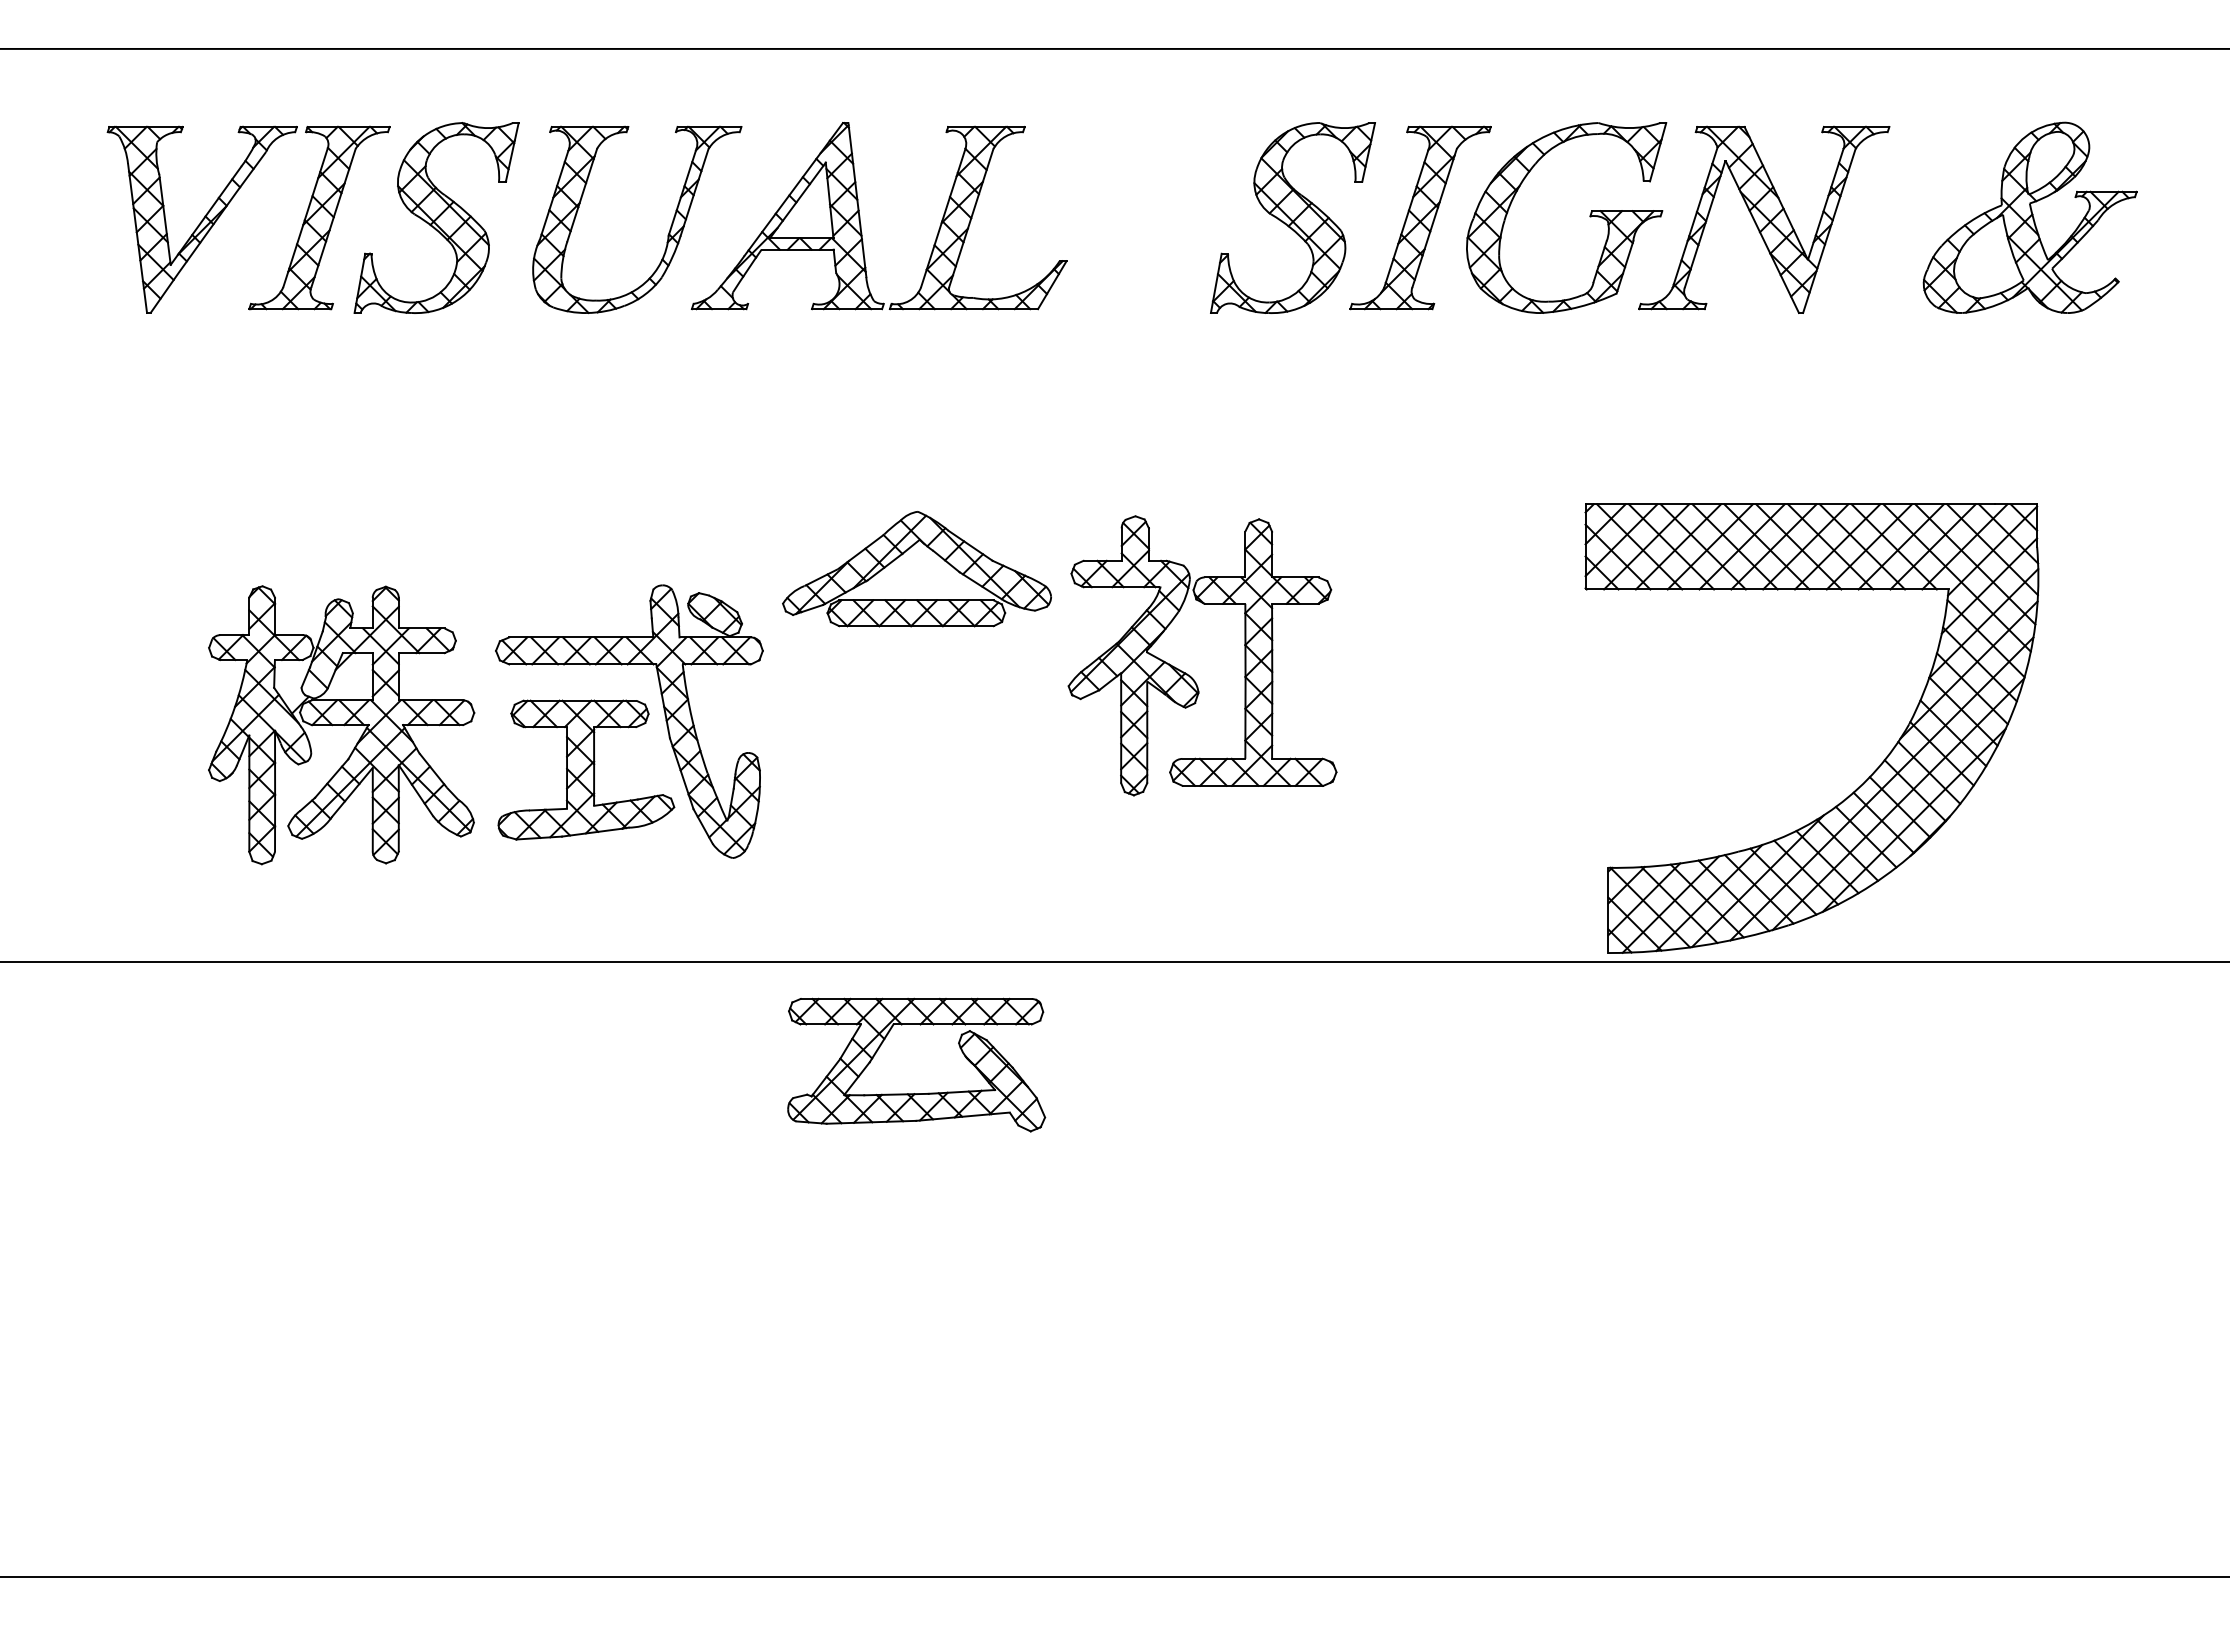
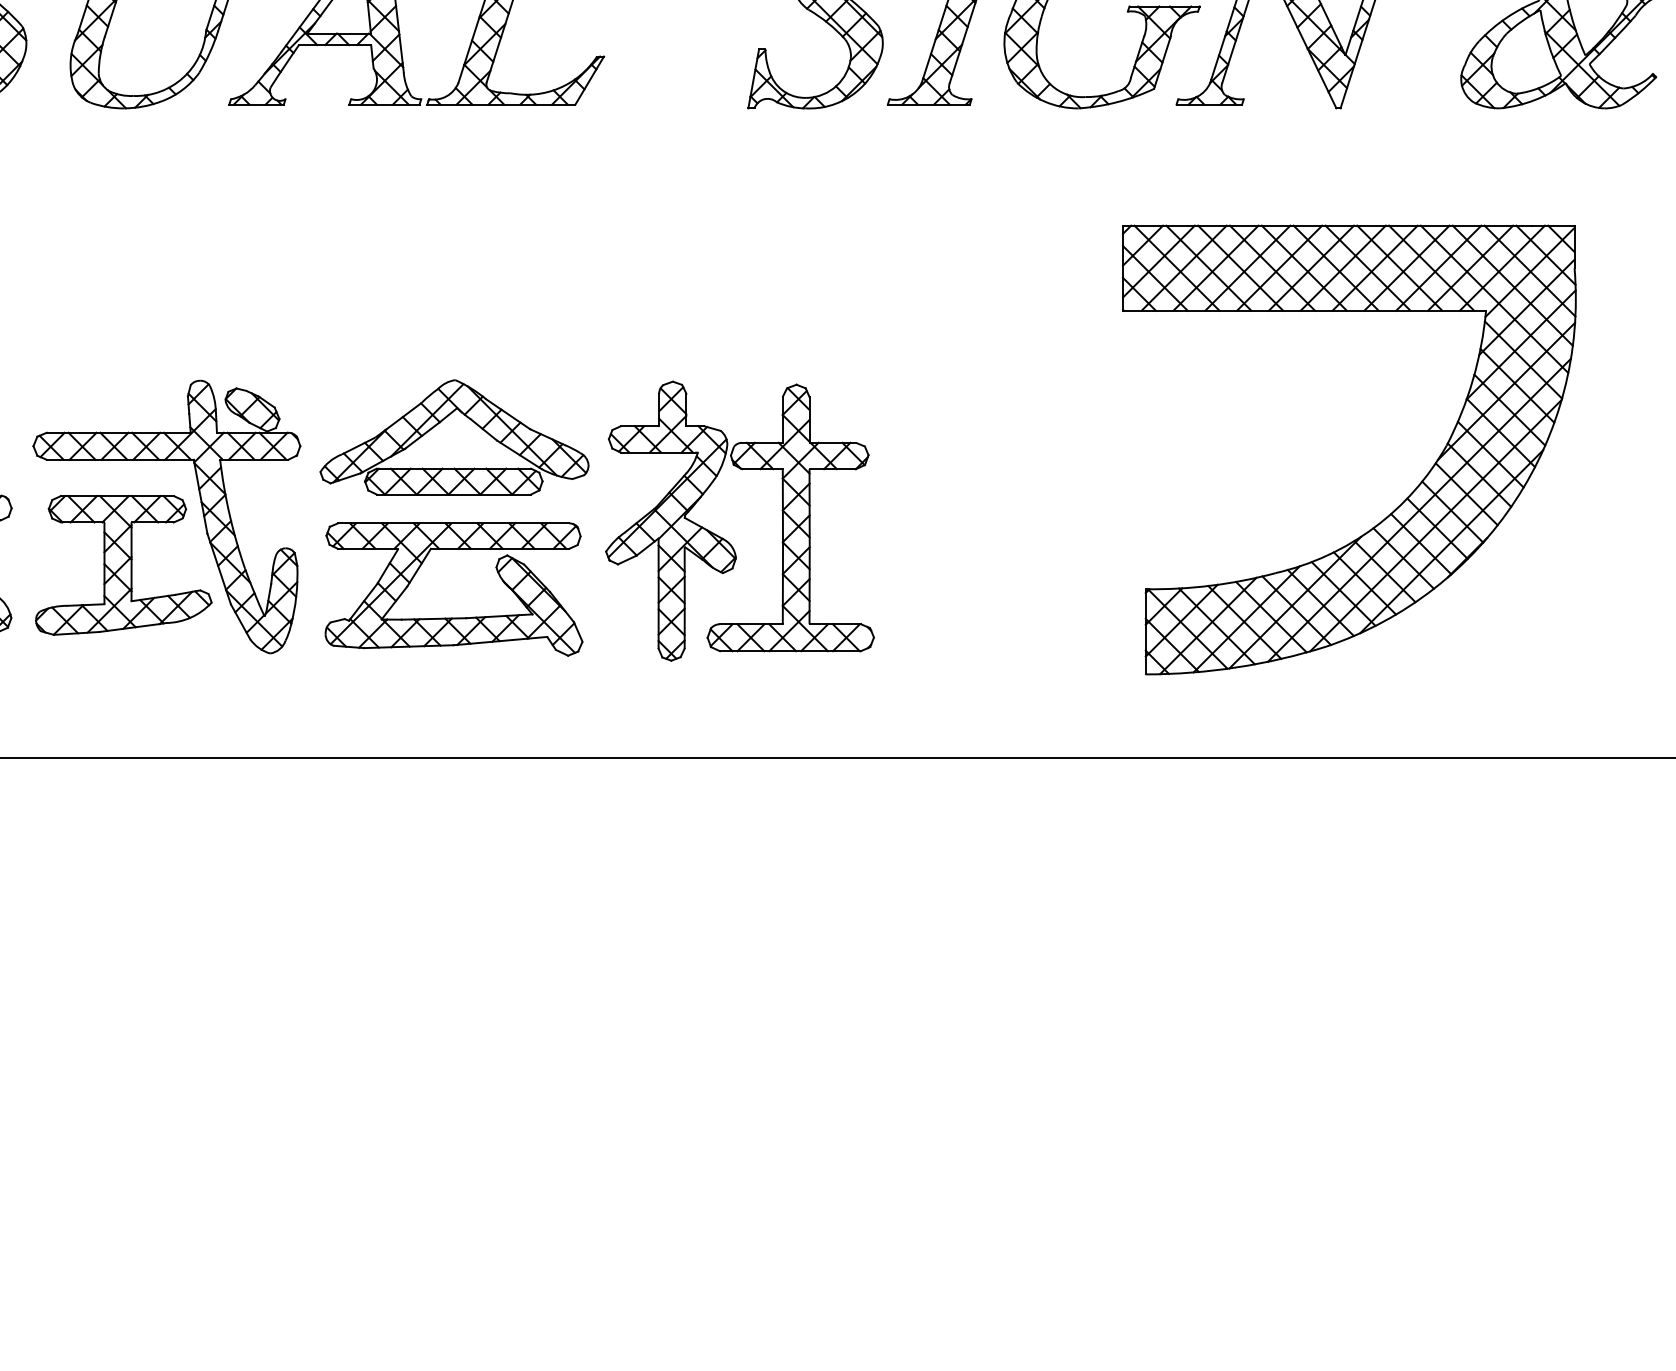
part: (902, 555) -> (439, 423), moved
part: (1190, 675) -> (727, 540), moved
part: (1858, 786) -> (1395, 507), moved
part: (916, 1093) -> (453, 617), moved

